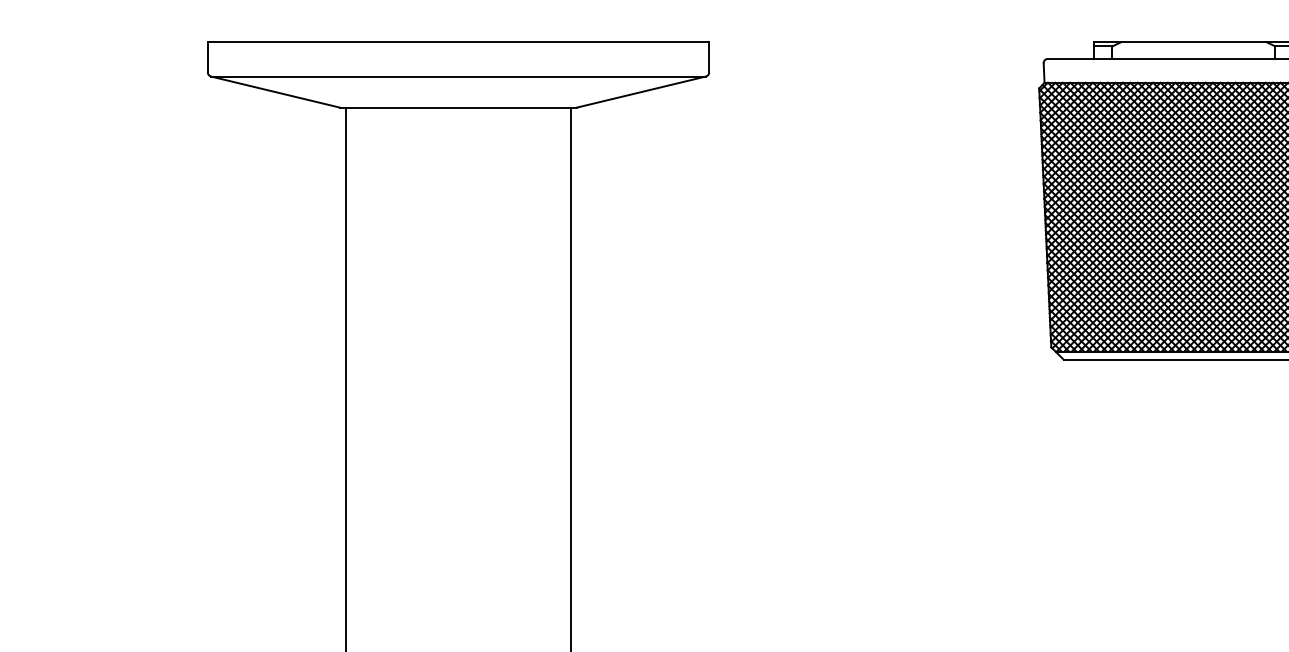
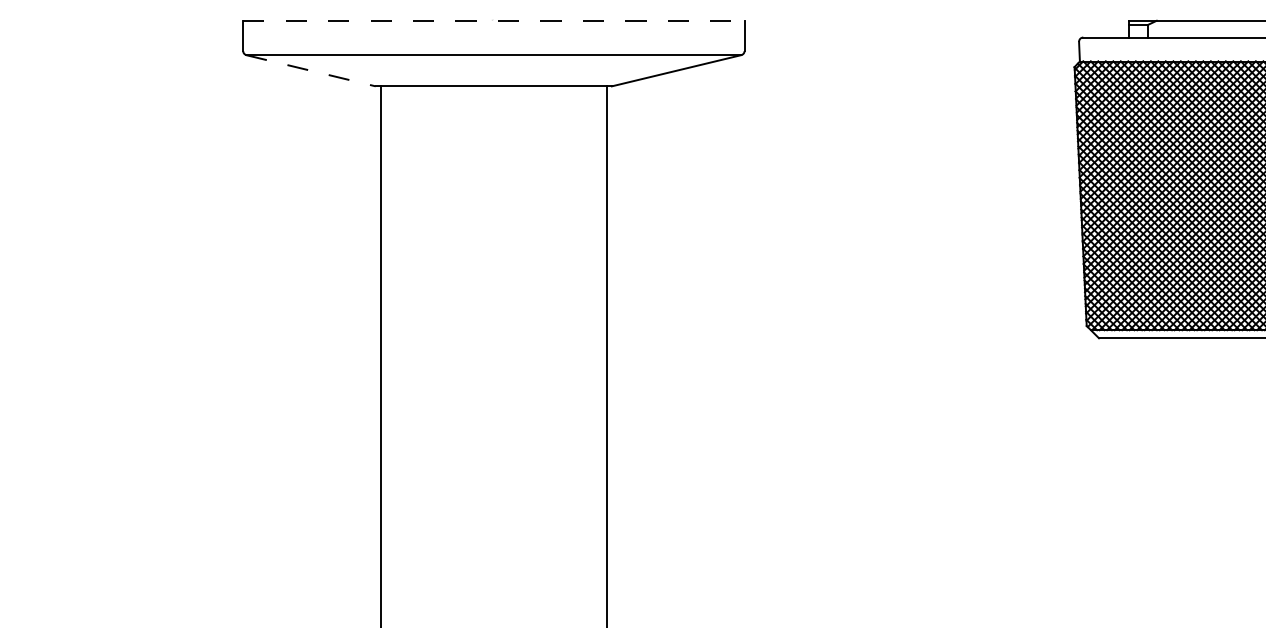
line: (458, 42) -> (493, 21), solid -> dashed
line: (275, 92) -> (310, 71), solid -> dashed

